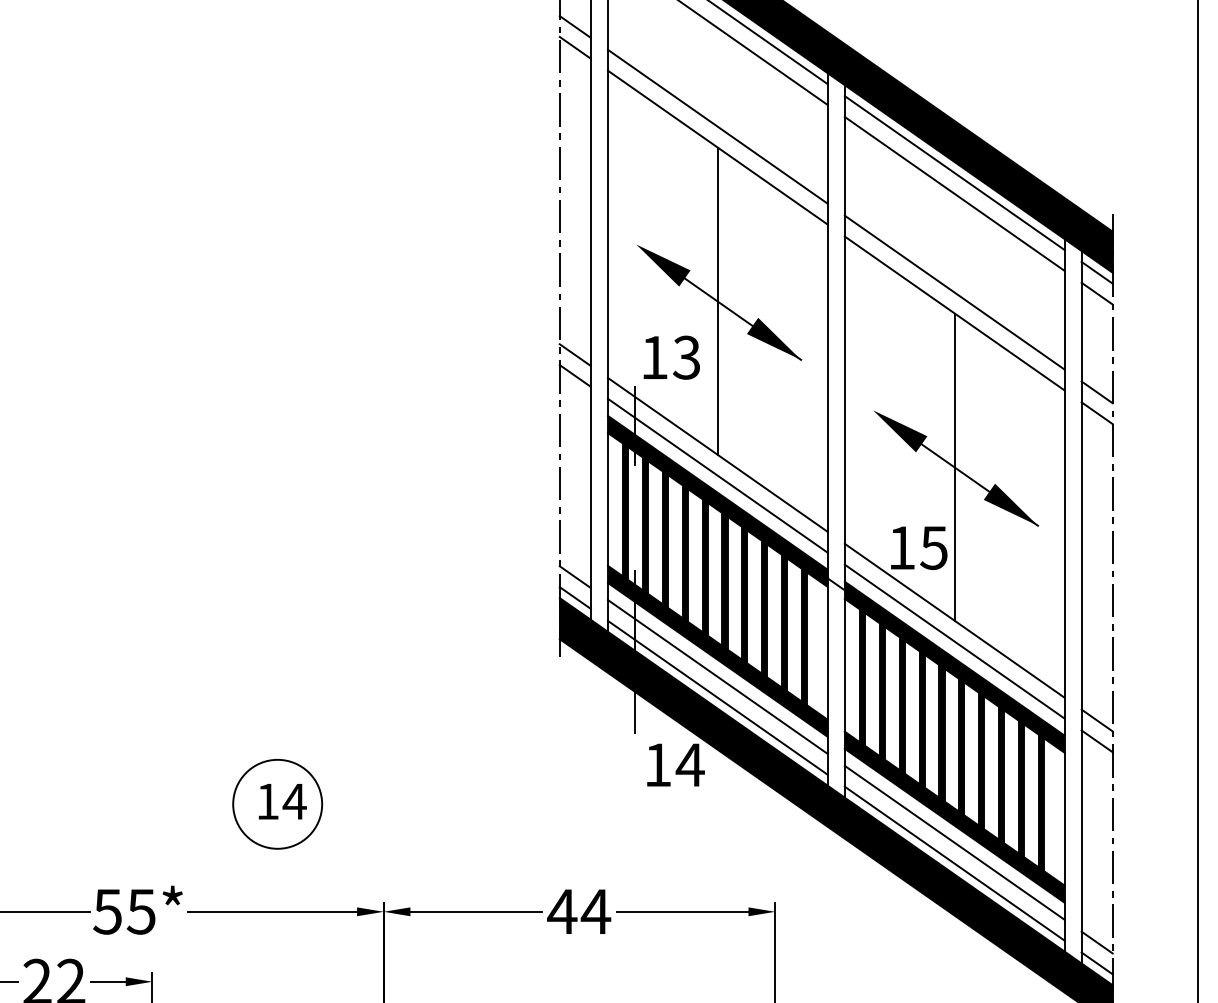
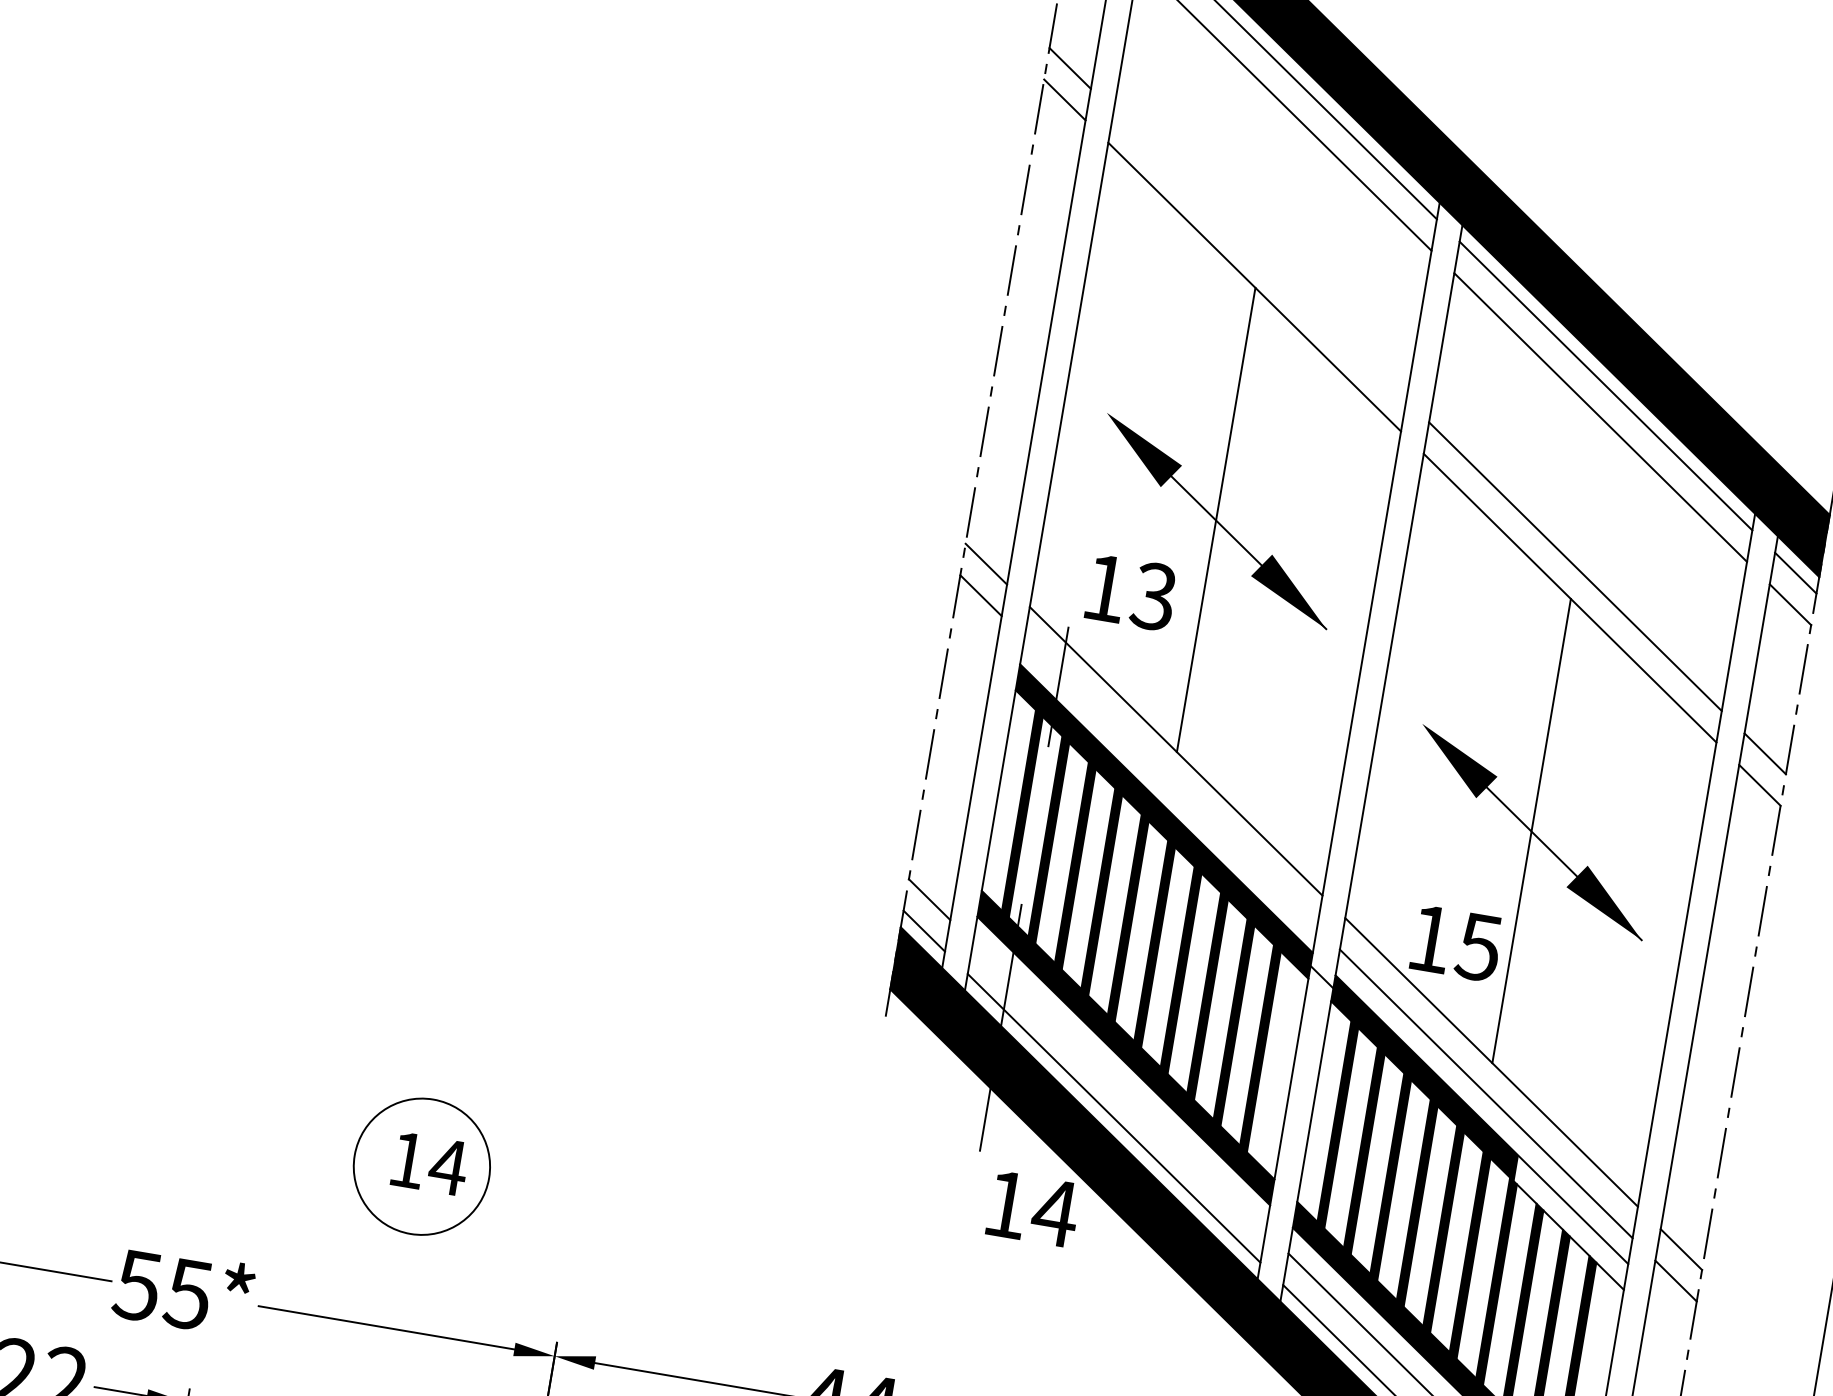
line: (717, 126) -> (1259, 255), removed
line: (717, 475) -> (1170, 782), removed
line: (717, 676) -> (1119, 1086), removed
fill: (1018, 711) -> (1564, 1215), removed

